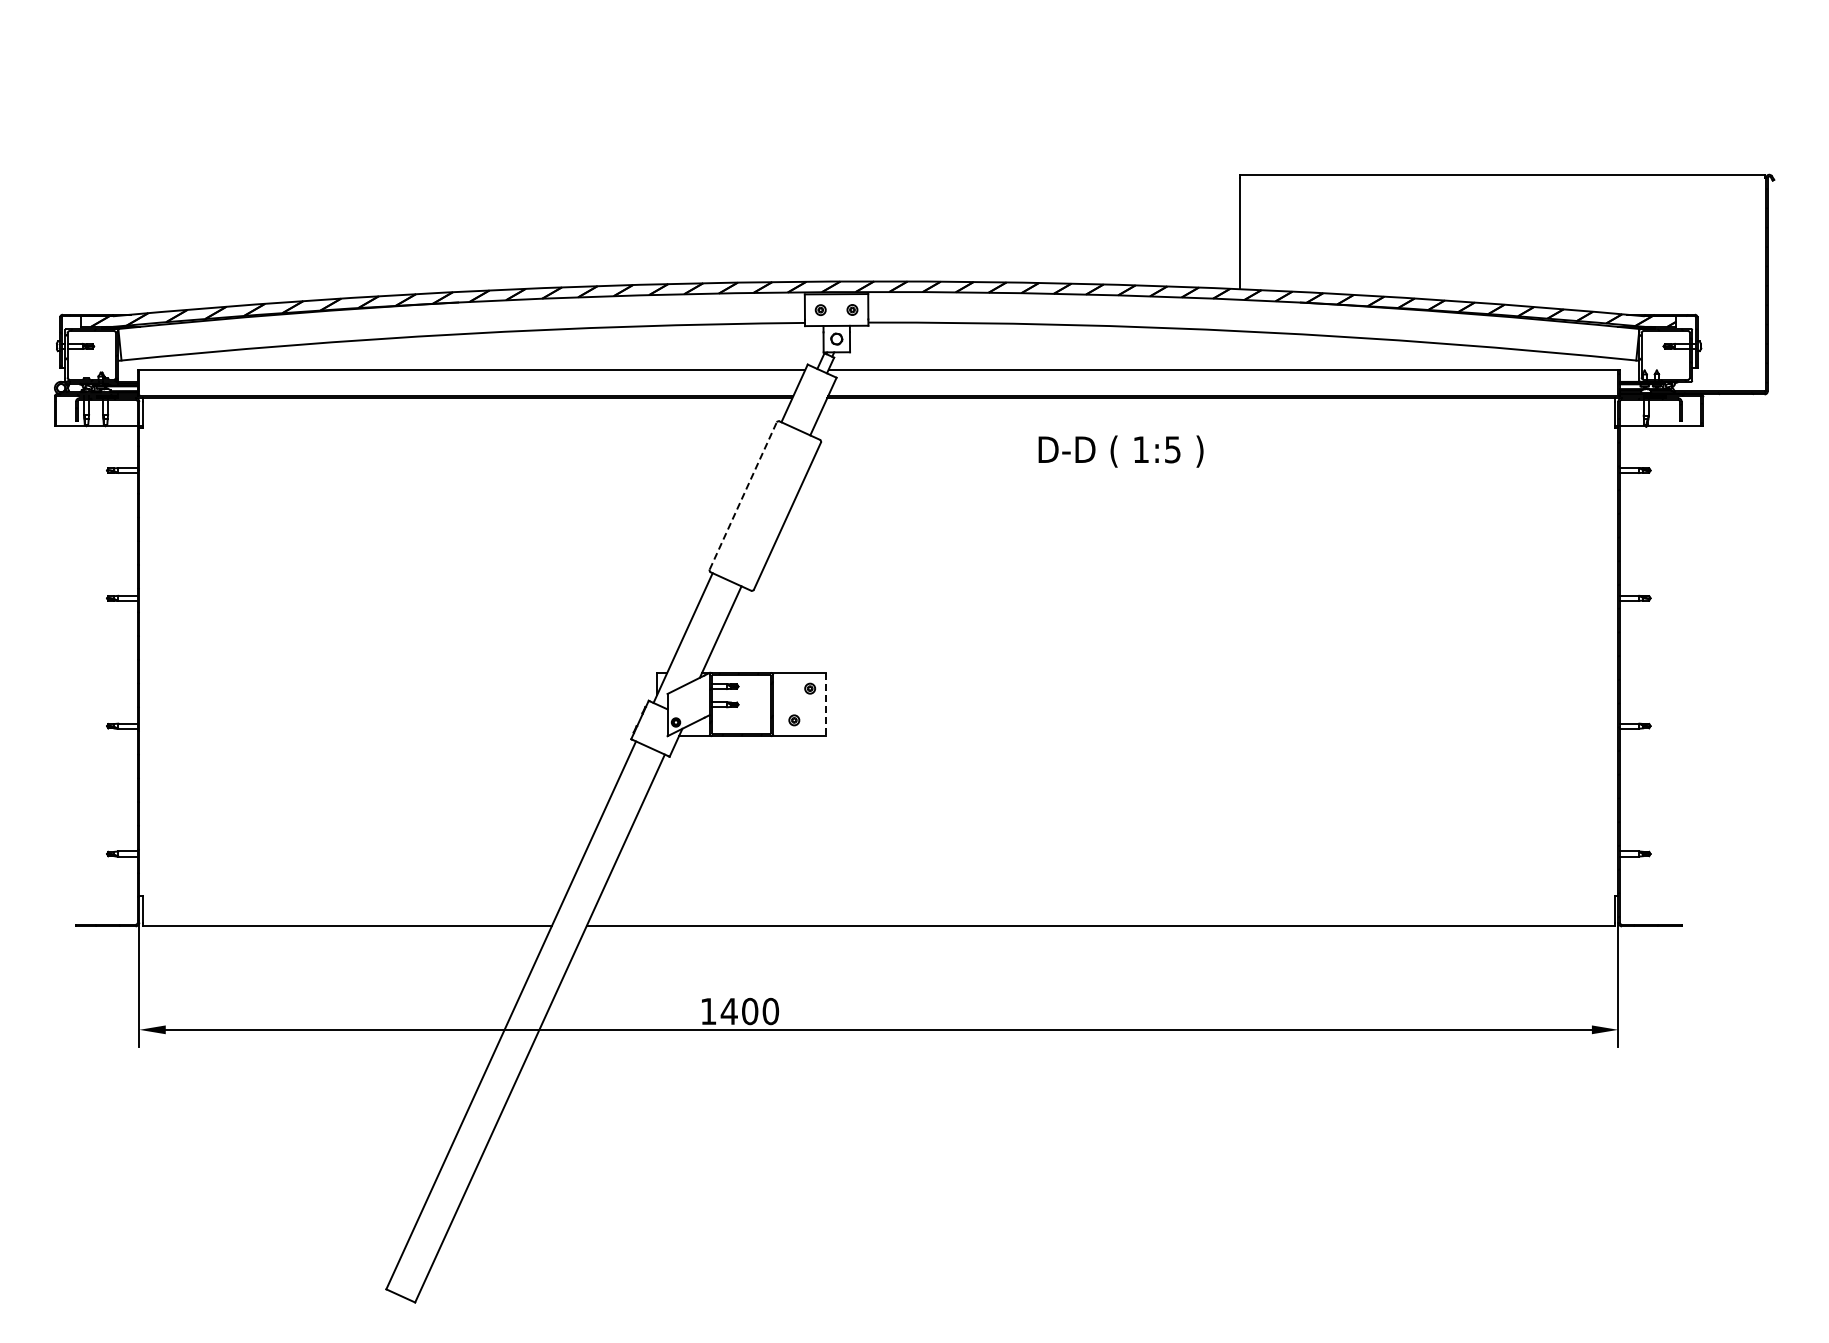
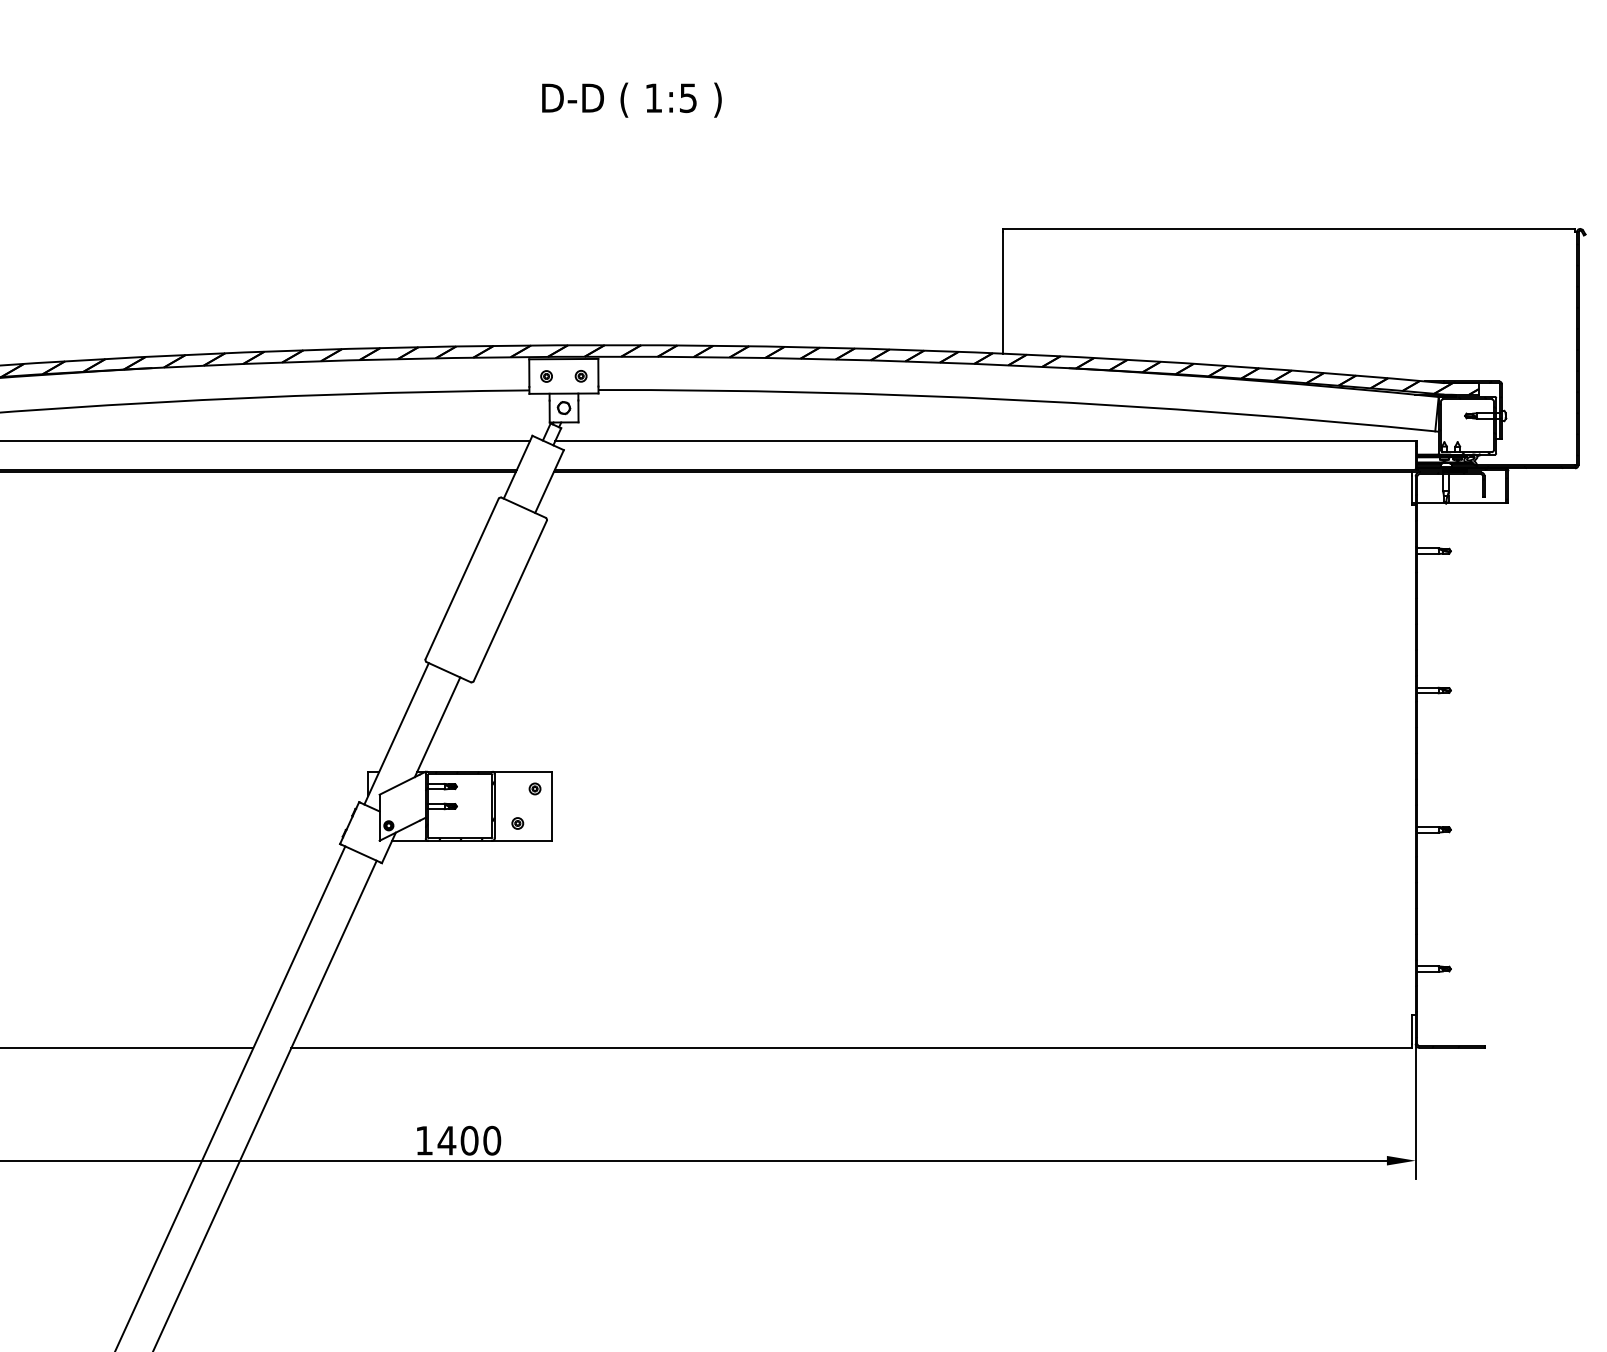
text: (1120, 451) -> (631, 100), moved
line: (743, 495) -> (462, 578), dashed -> solid
line: (826, 704) -> (552, 806), dashed -> solid

